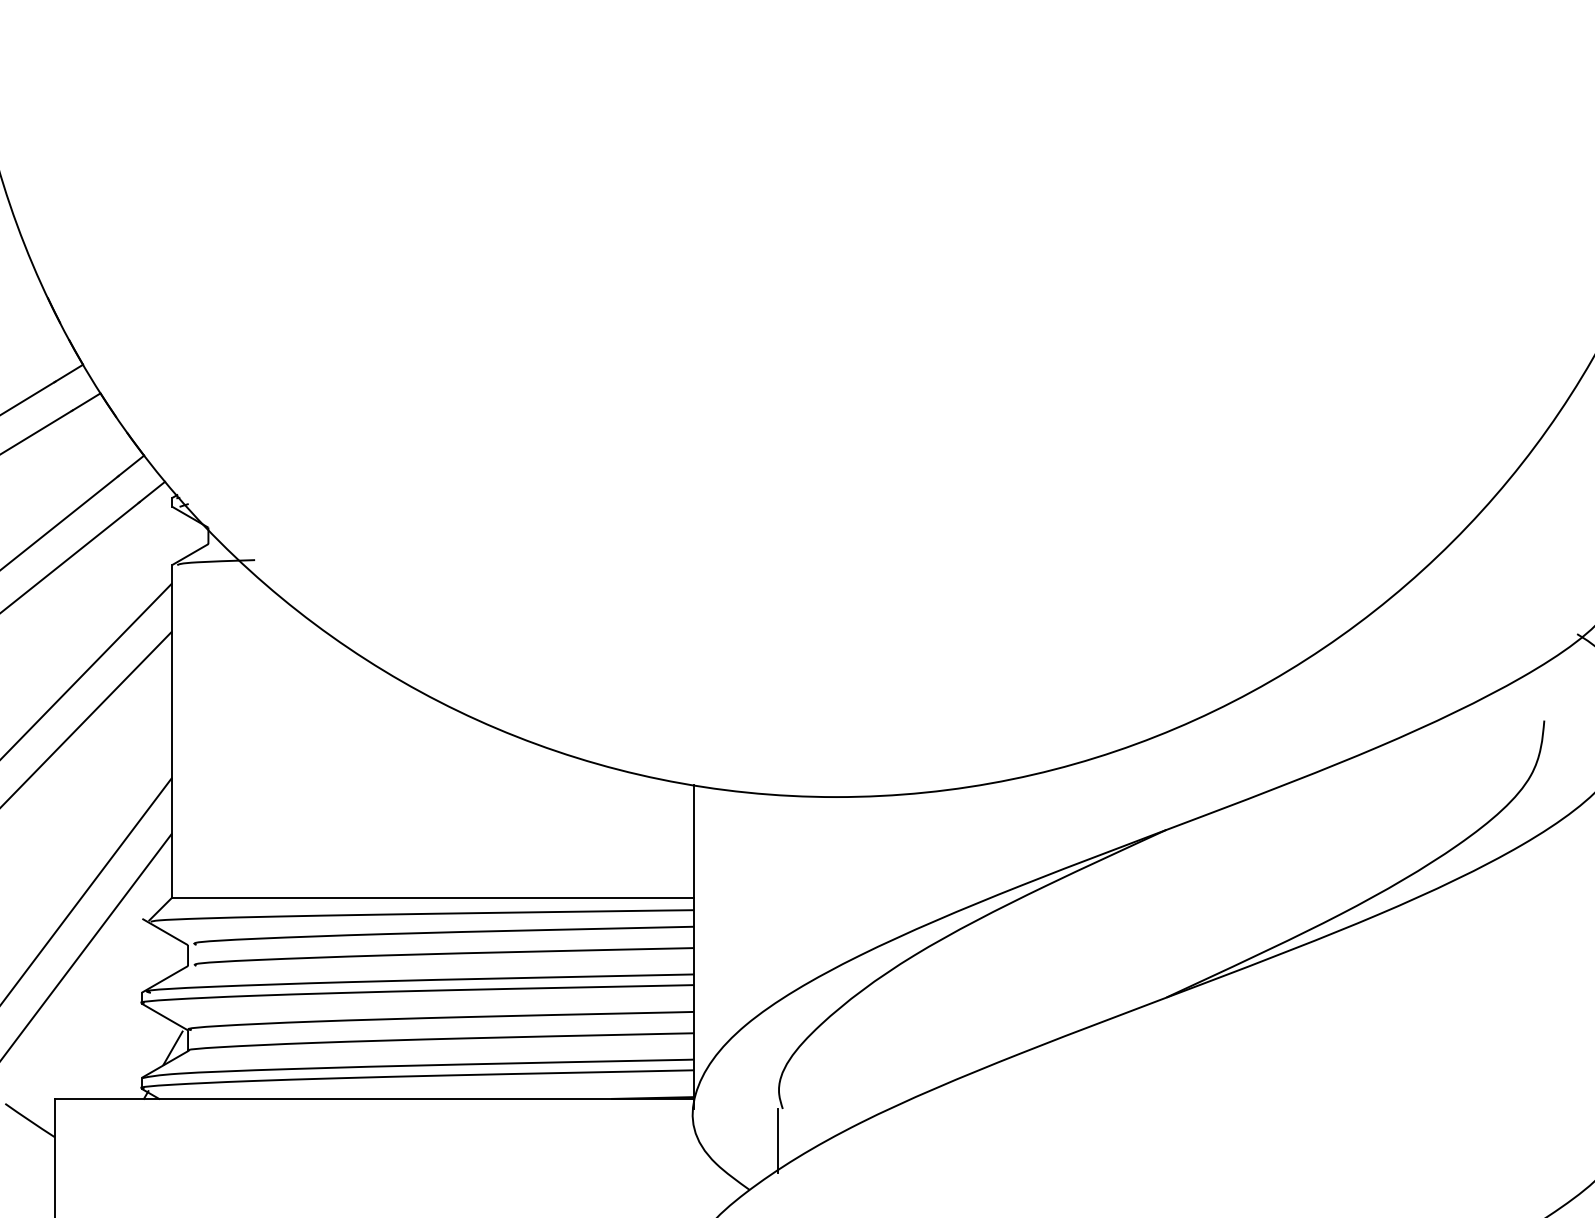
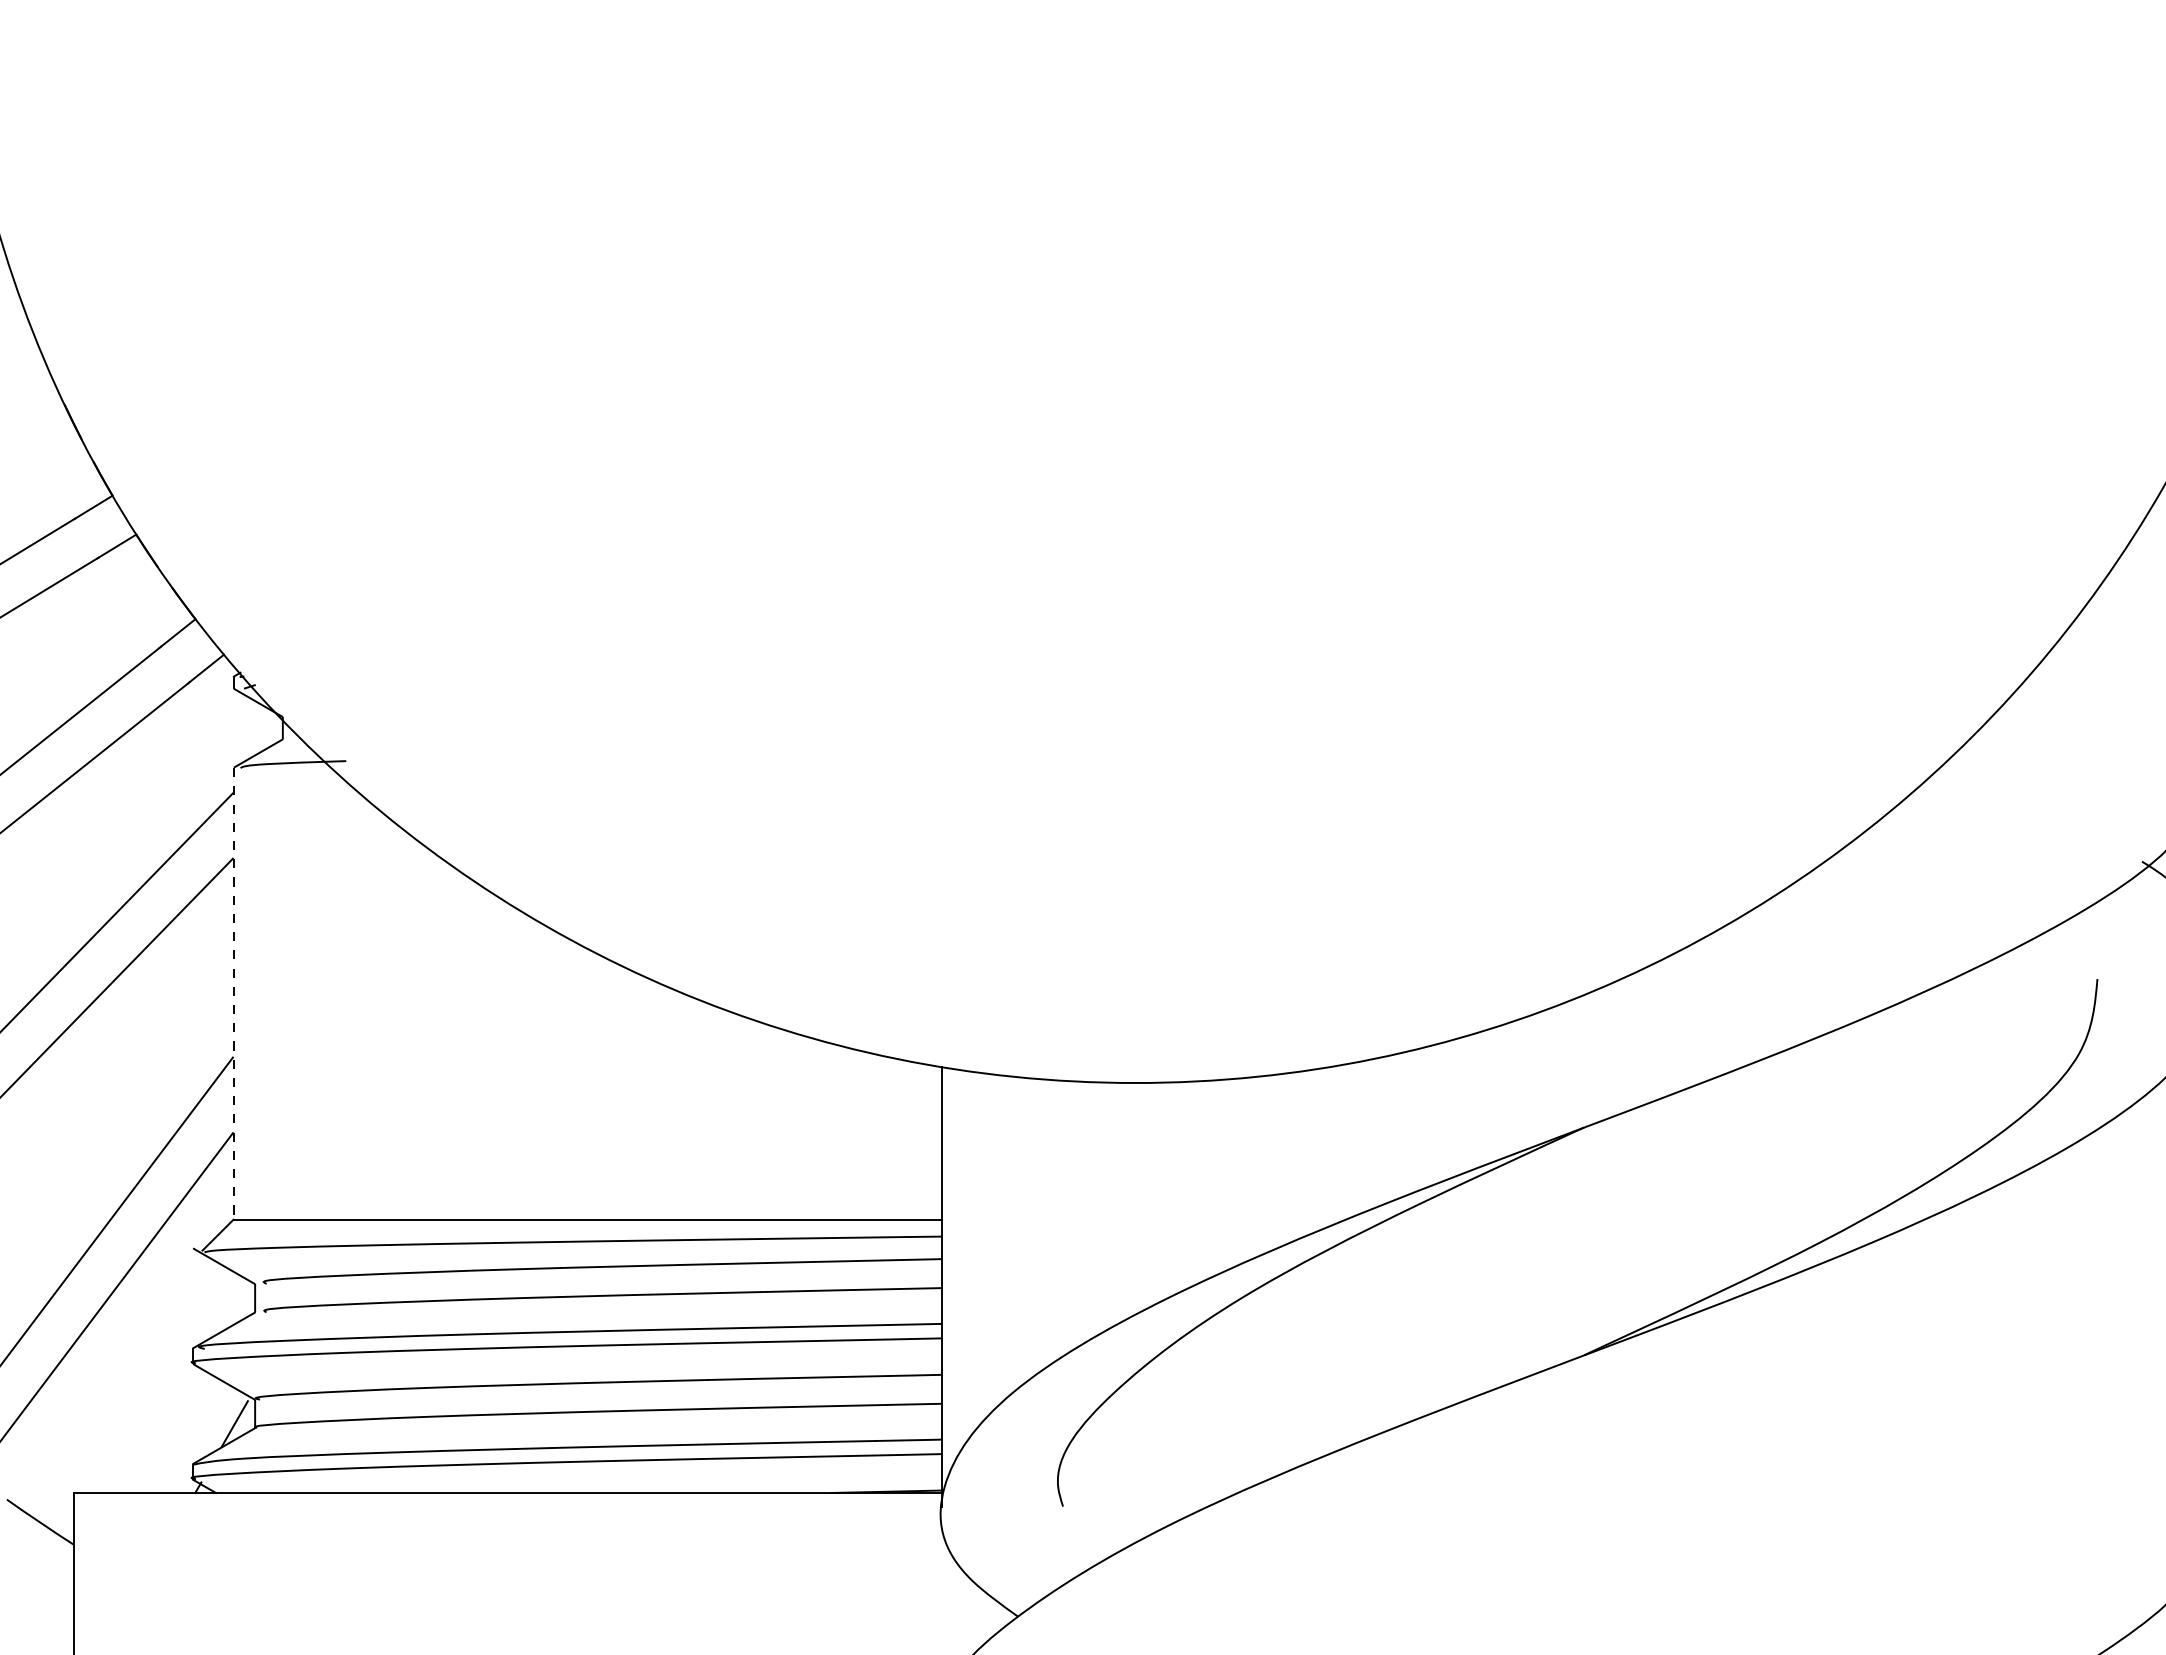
line: (172, 731) -> (233, 993), solid -> dashed
line: (777, 1140) -> (1056, 1549), removed

